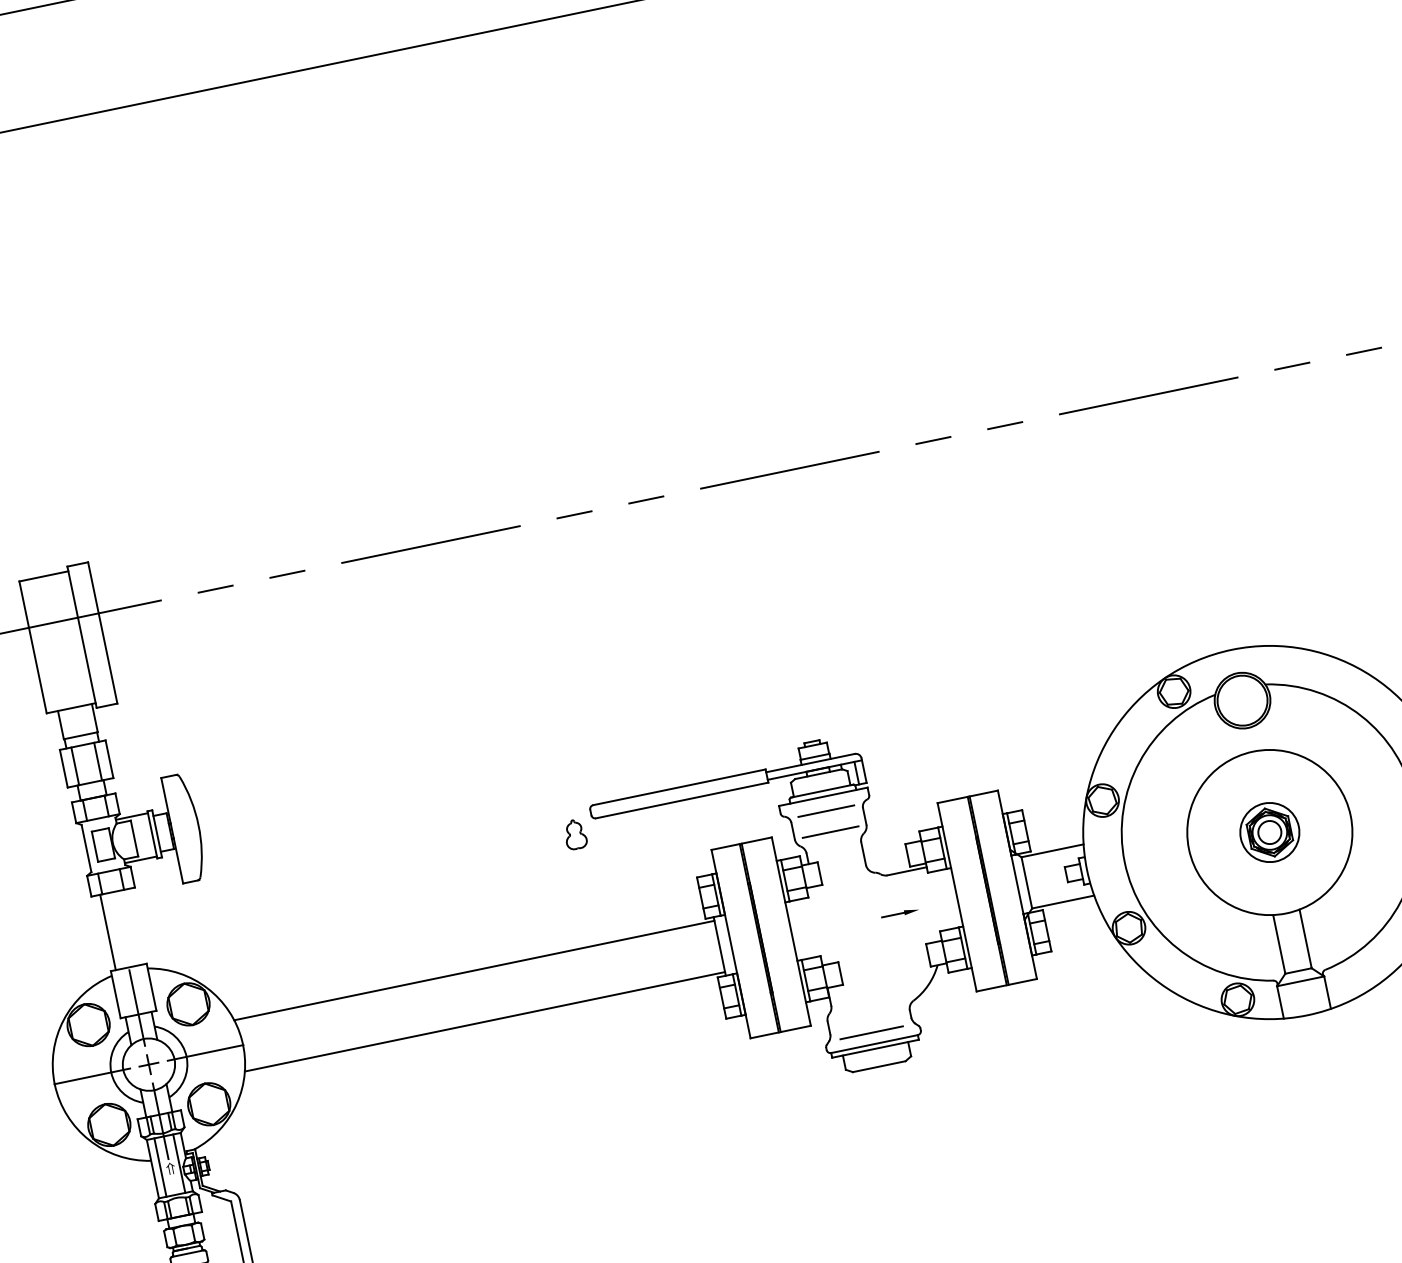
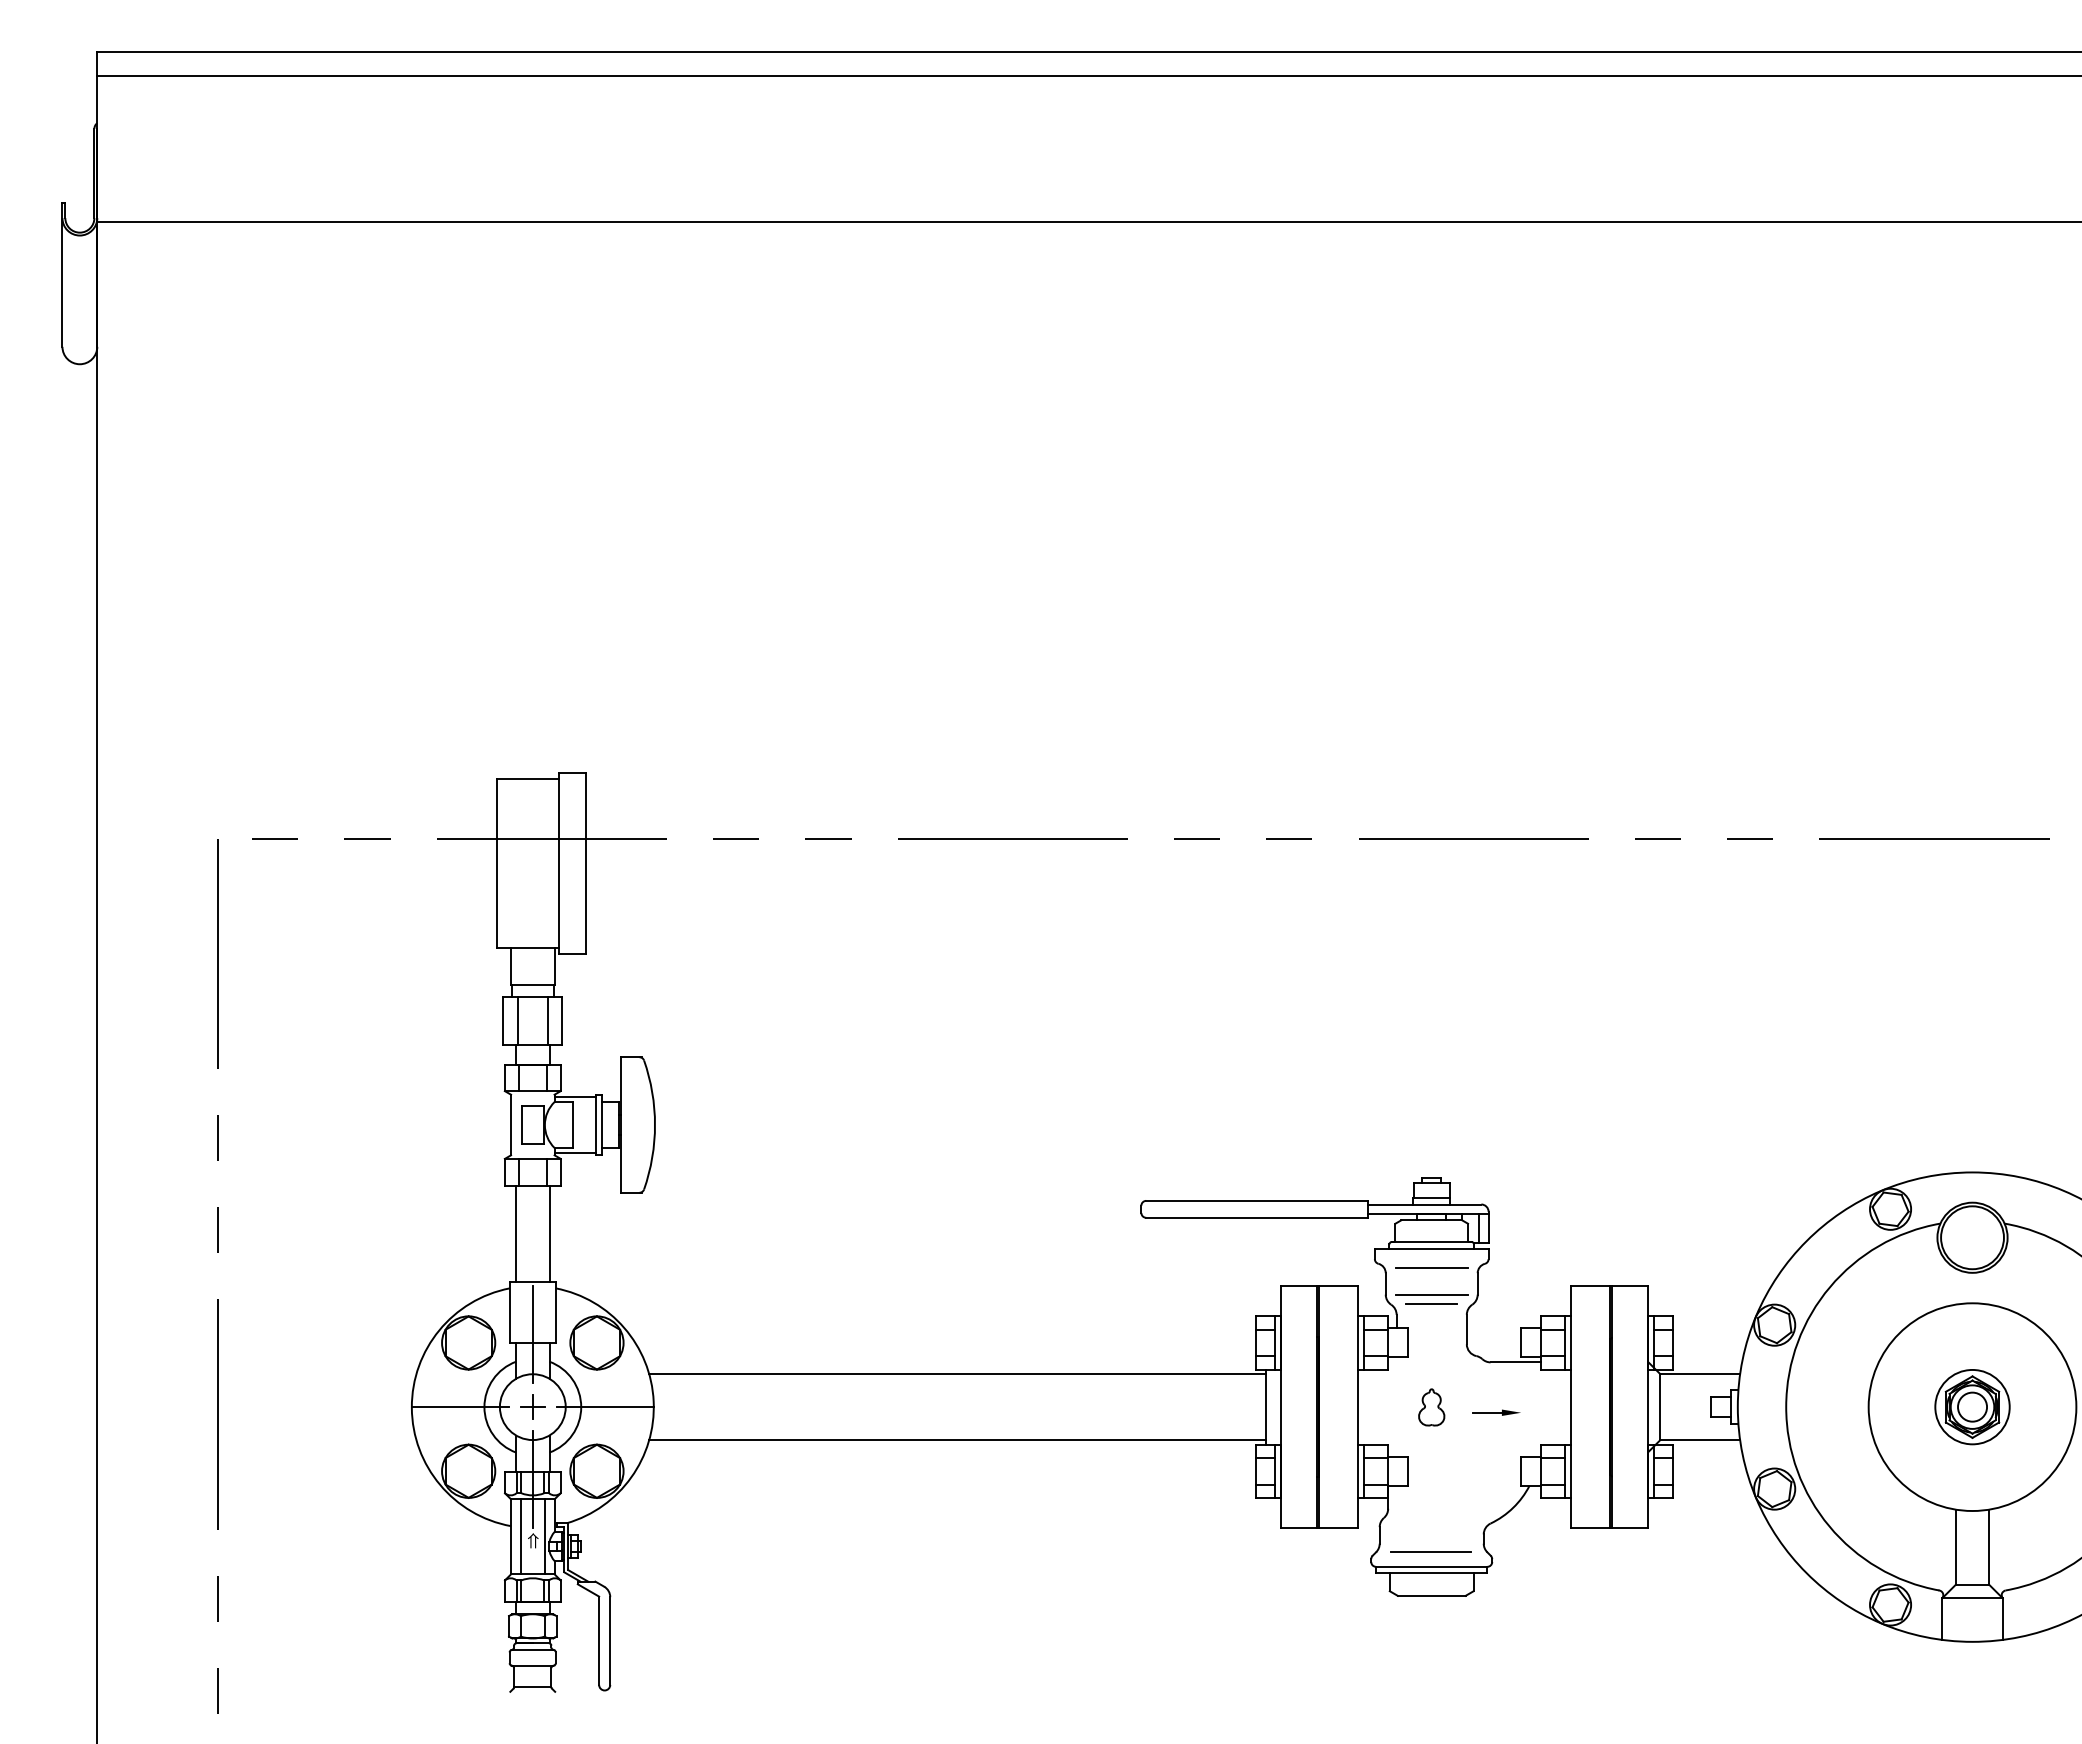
part: (575, 834) -> (1431, 1407), moved
line: (831, 839) -> (1431, 1303), added
line: (133, 926) -> (549, 1233), added

